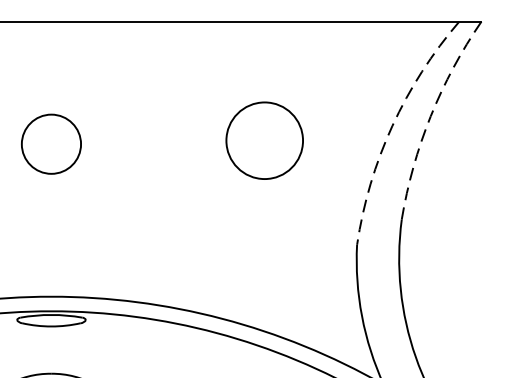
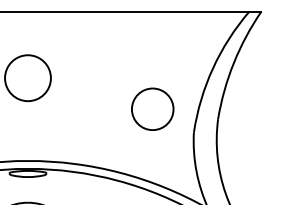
arc: (430, 117) -> (233, 63), dashed -> solid
arc: (393, 126) -> (213, 68), dashed -> solid
circle: (264, 139) -> (152, 108), moved
circle: (50, 144) -> (27, 78), size x1.43

